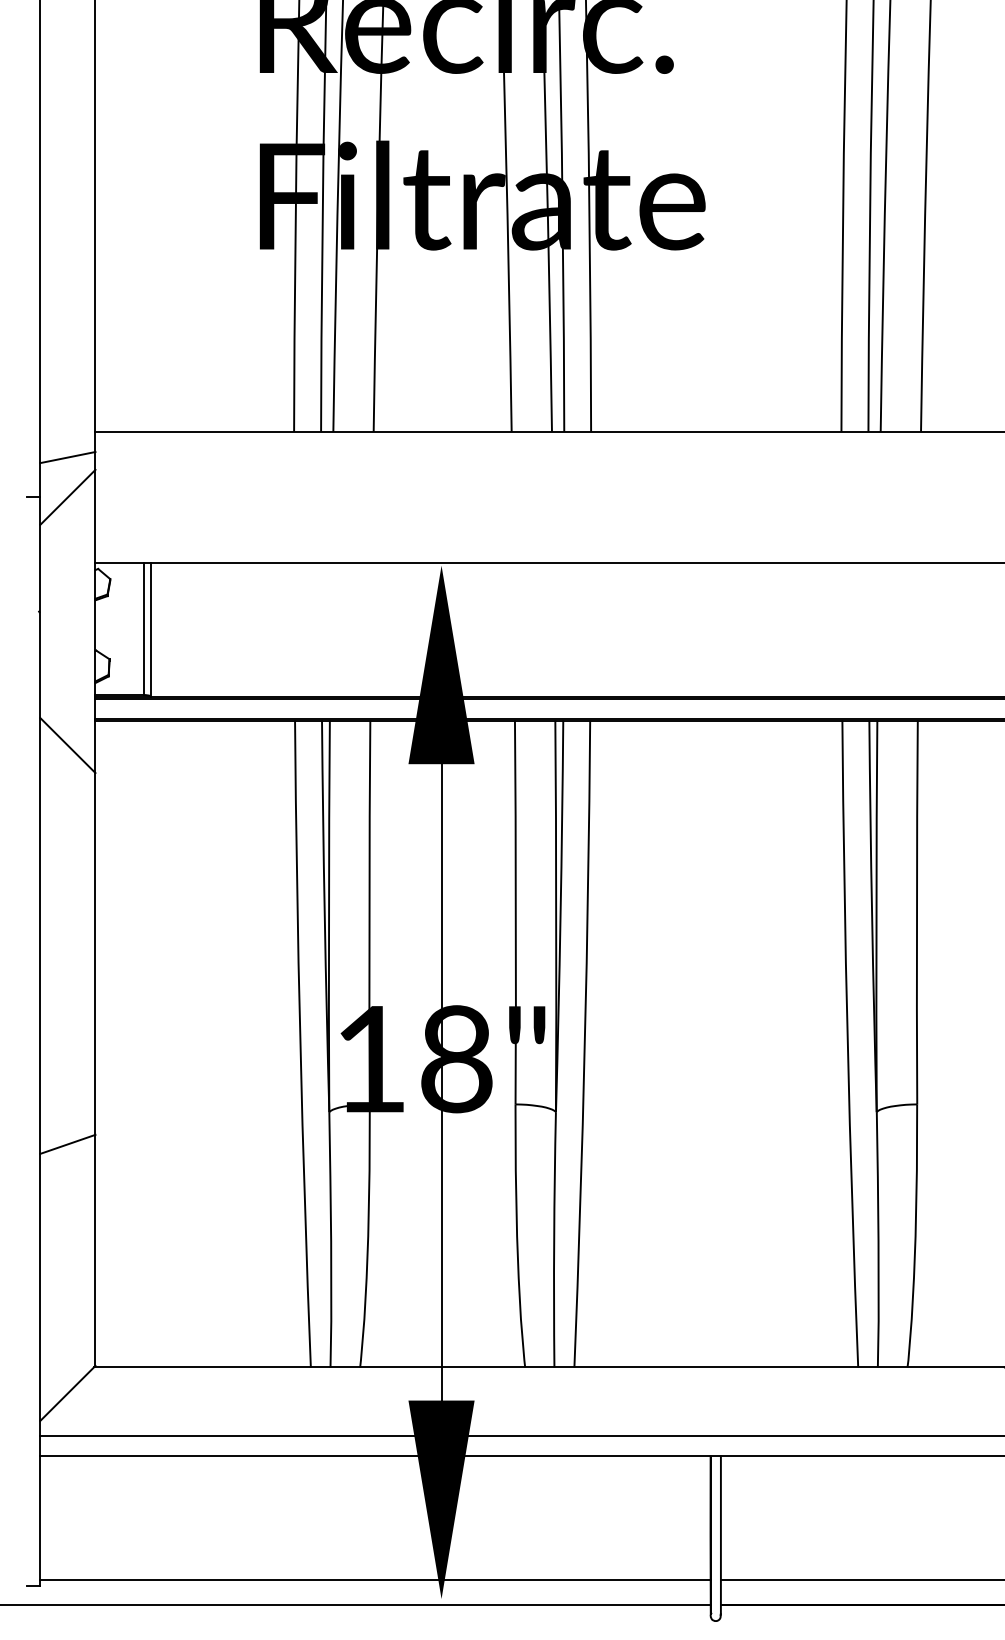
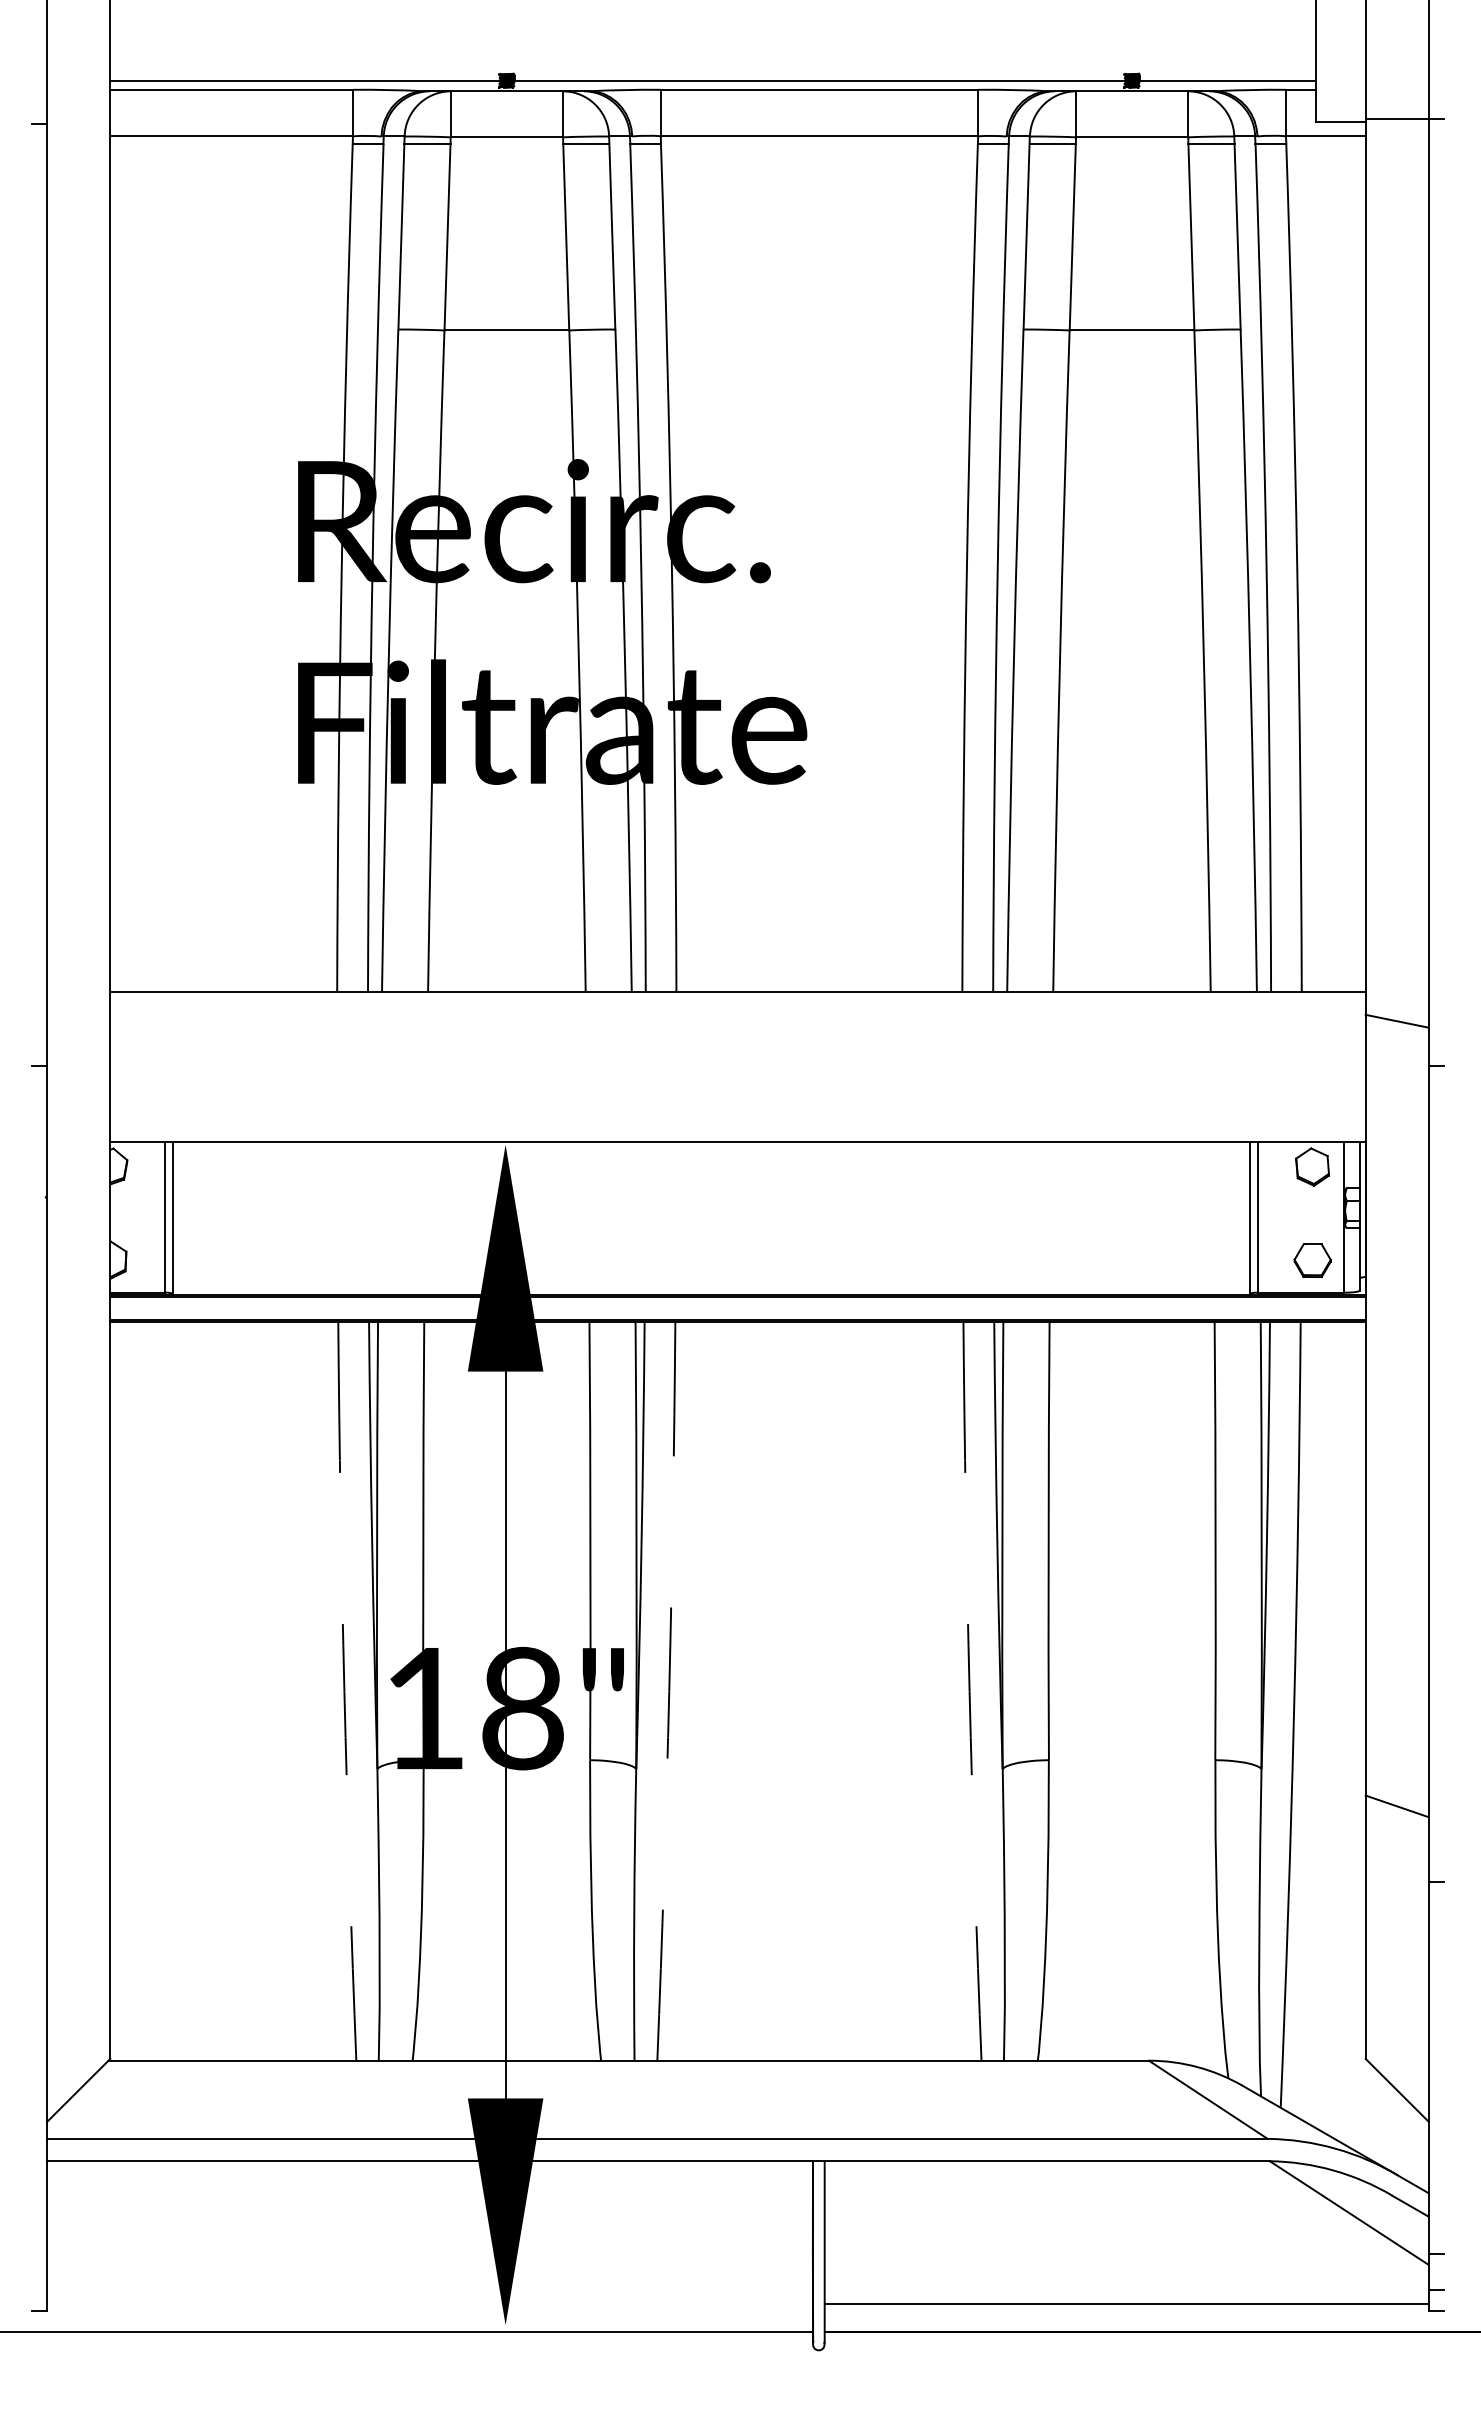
line: (67, 457) -> (78, 1021), removed
line: (67, 497) -> (78, 1066), removed
line: (67, 744) -> (78, 1349), removed
arc: (300, 1044) -> (344, 1691), solid -> dashed
arc: (585, 1044) -> (669, 1691), solid -> dashed
arc: (847, 1044) -> (969, 1691), solid -> dashed
line: (67, 1144) -> (78, 1805), removed
line: (374, 1580) -> (429, 2303), removed

